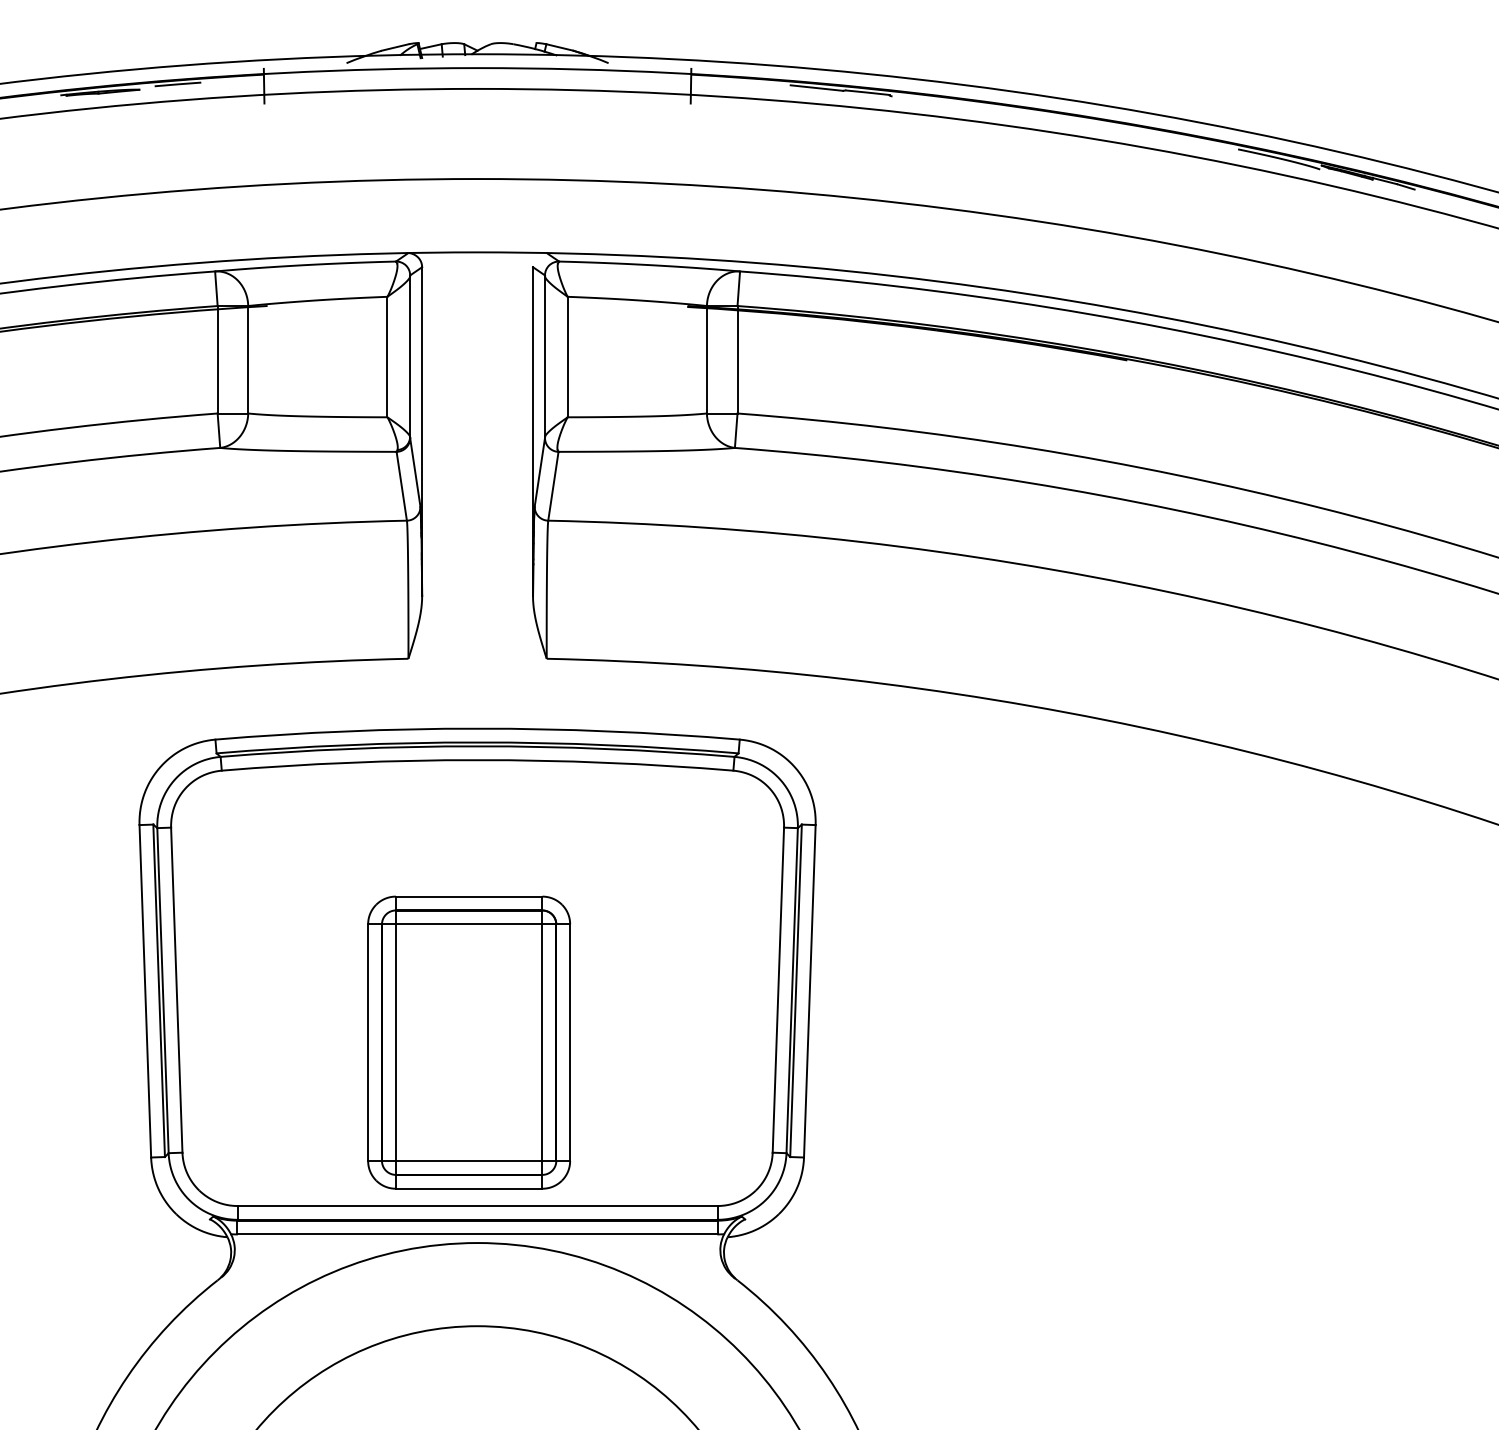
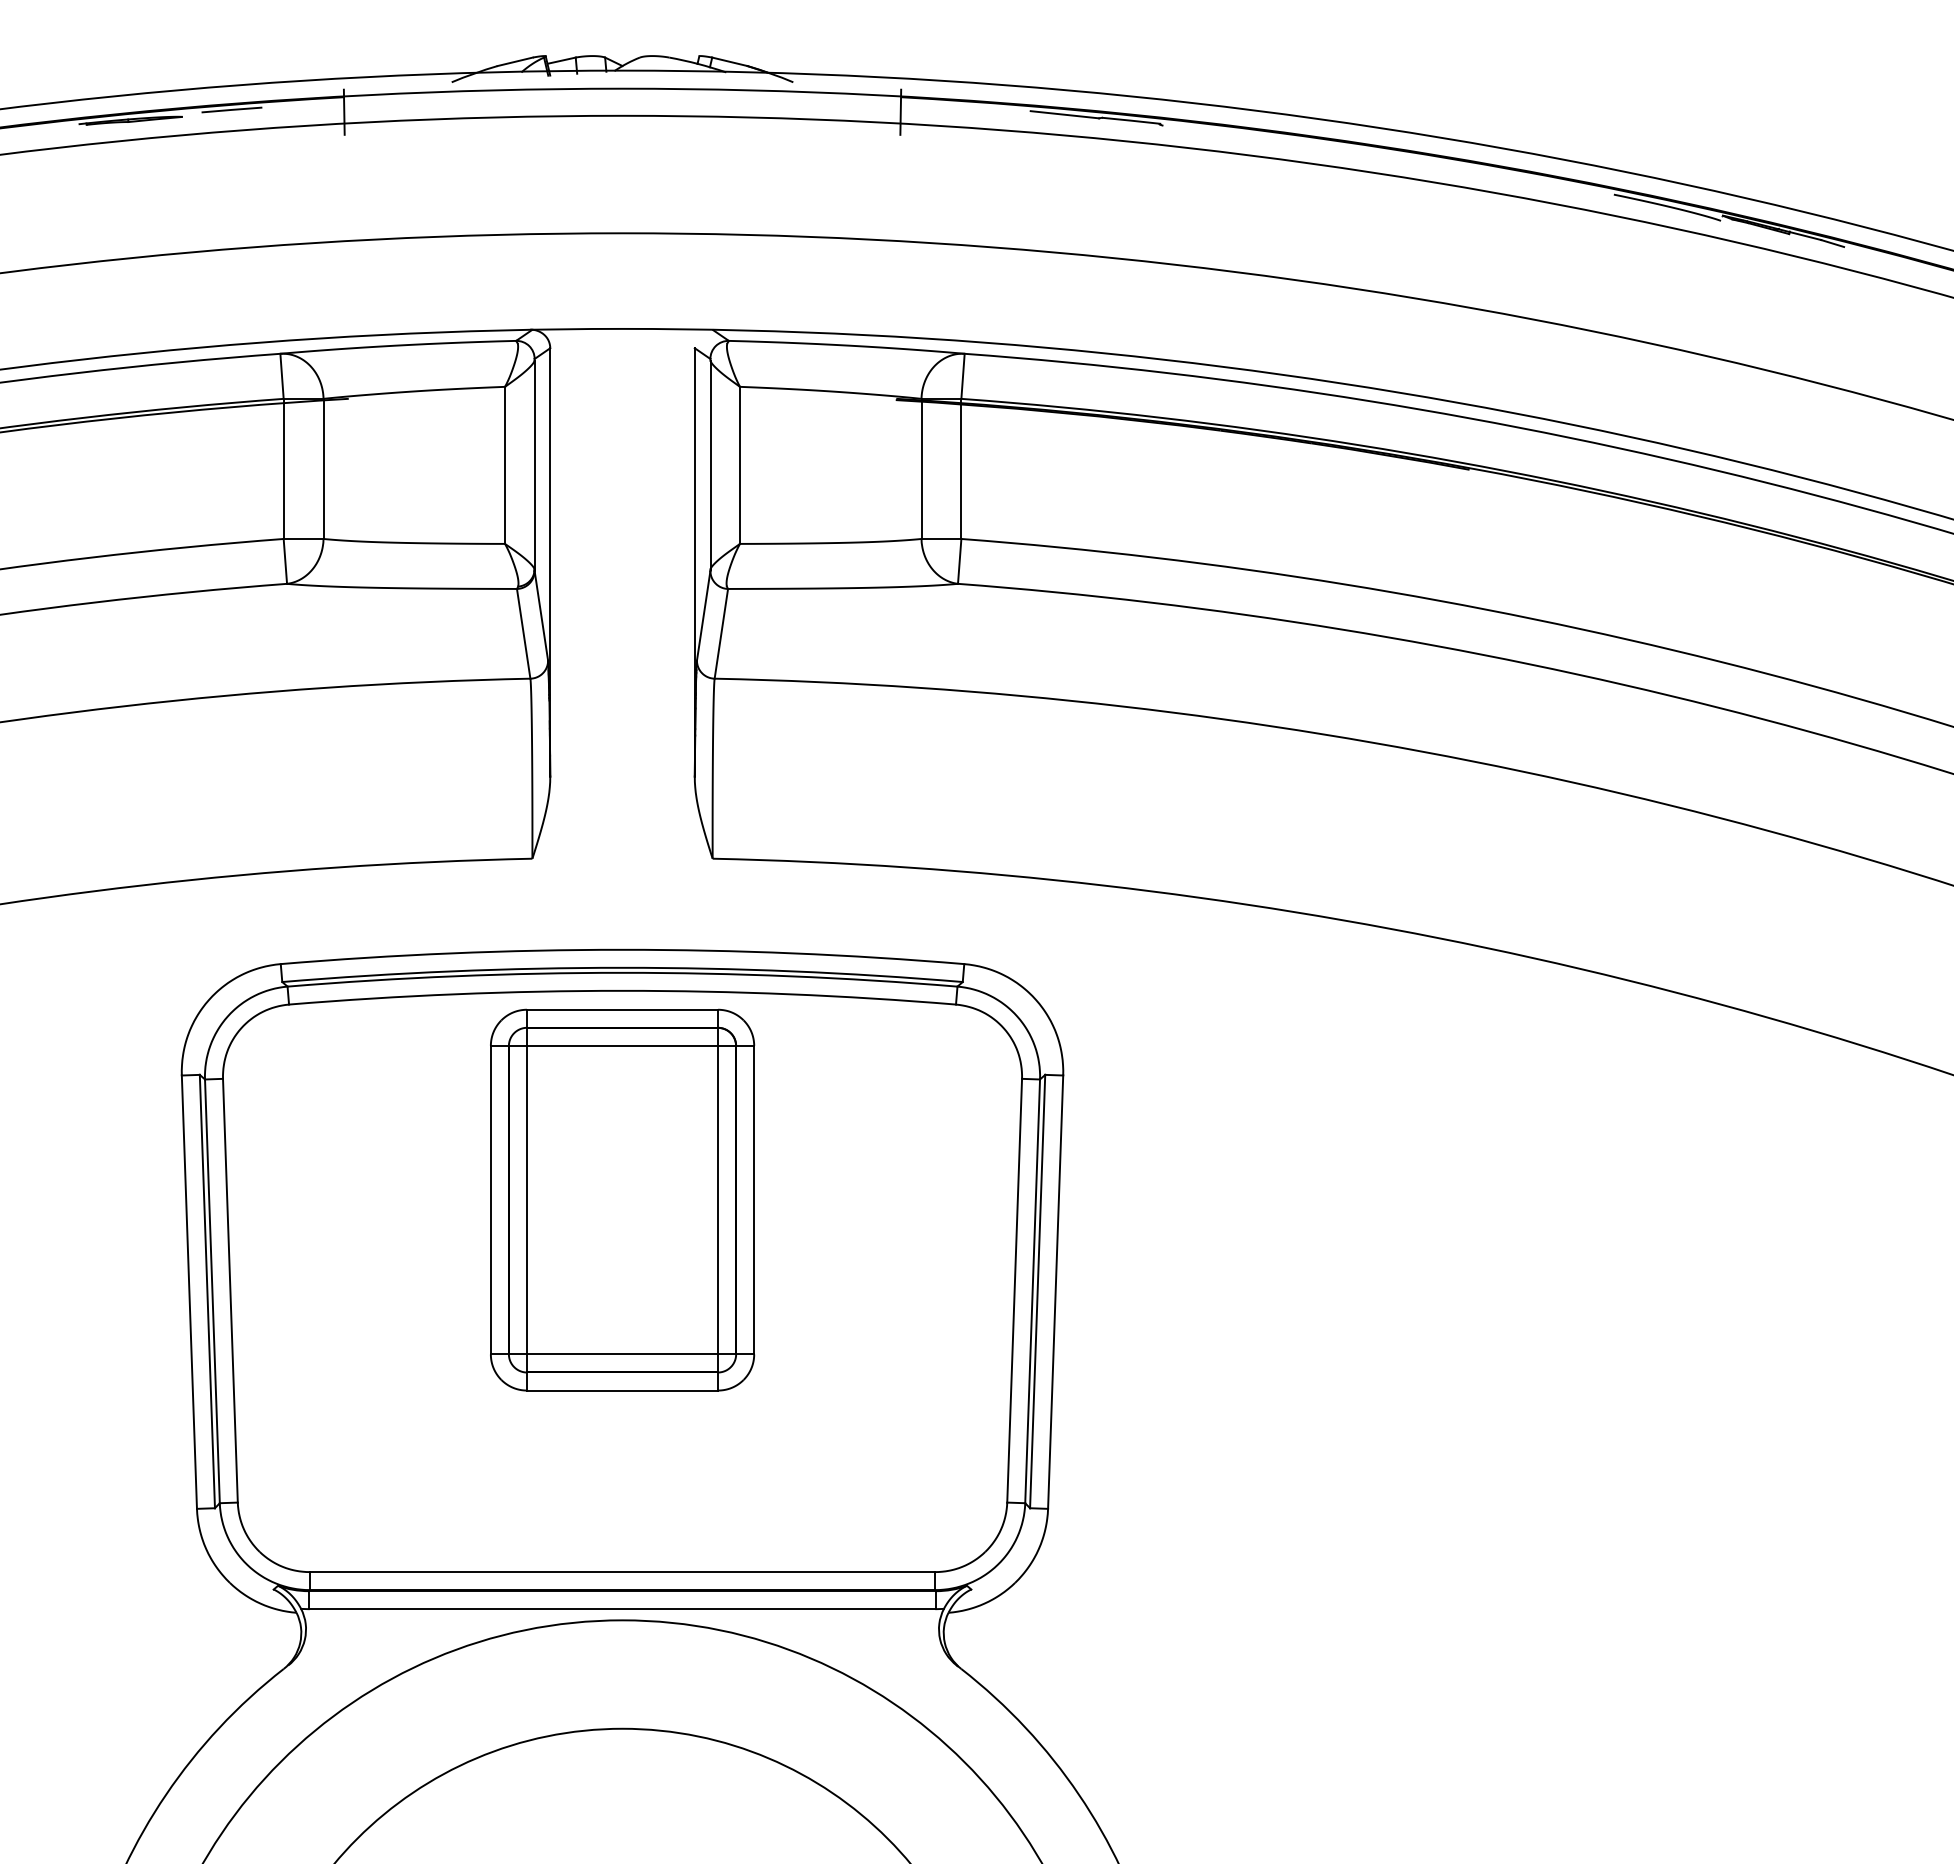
part: (469, 1042) -> (622, 1199), moved

